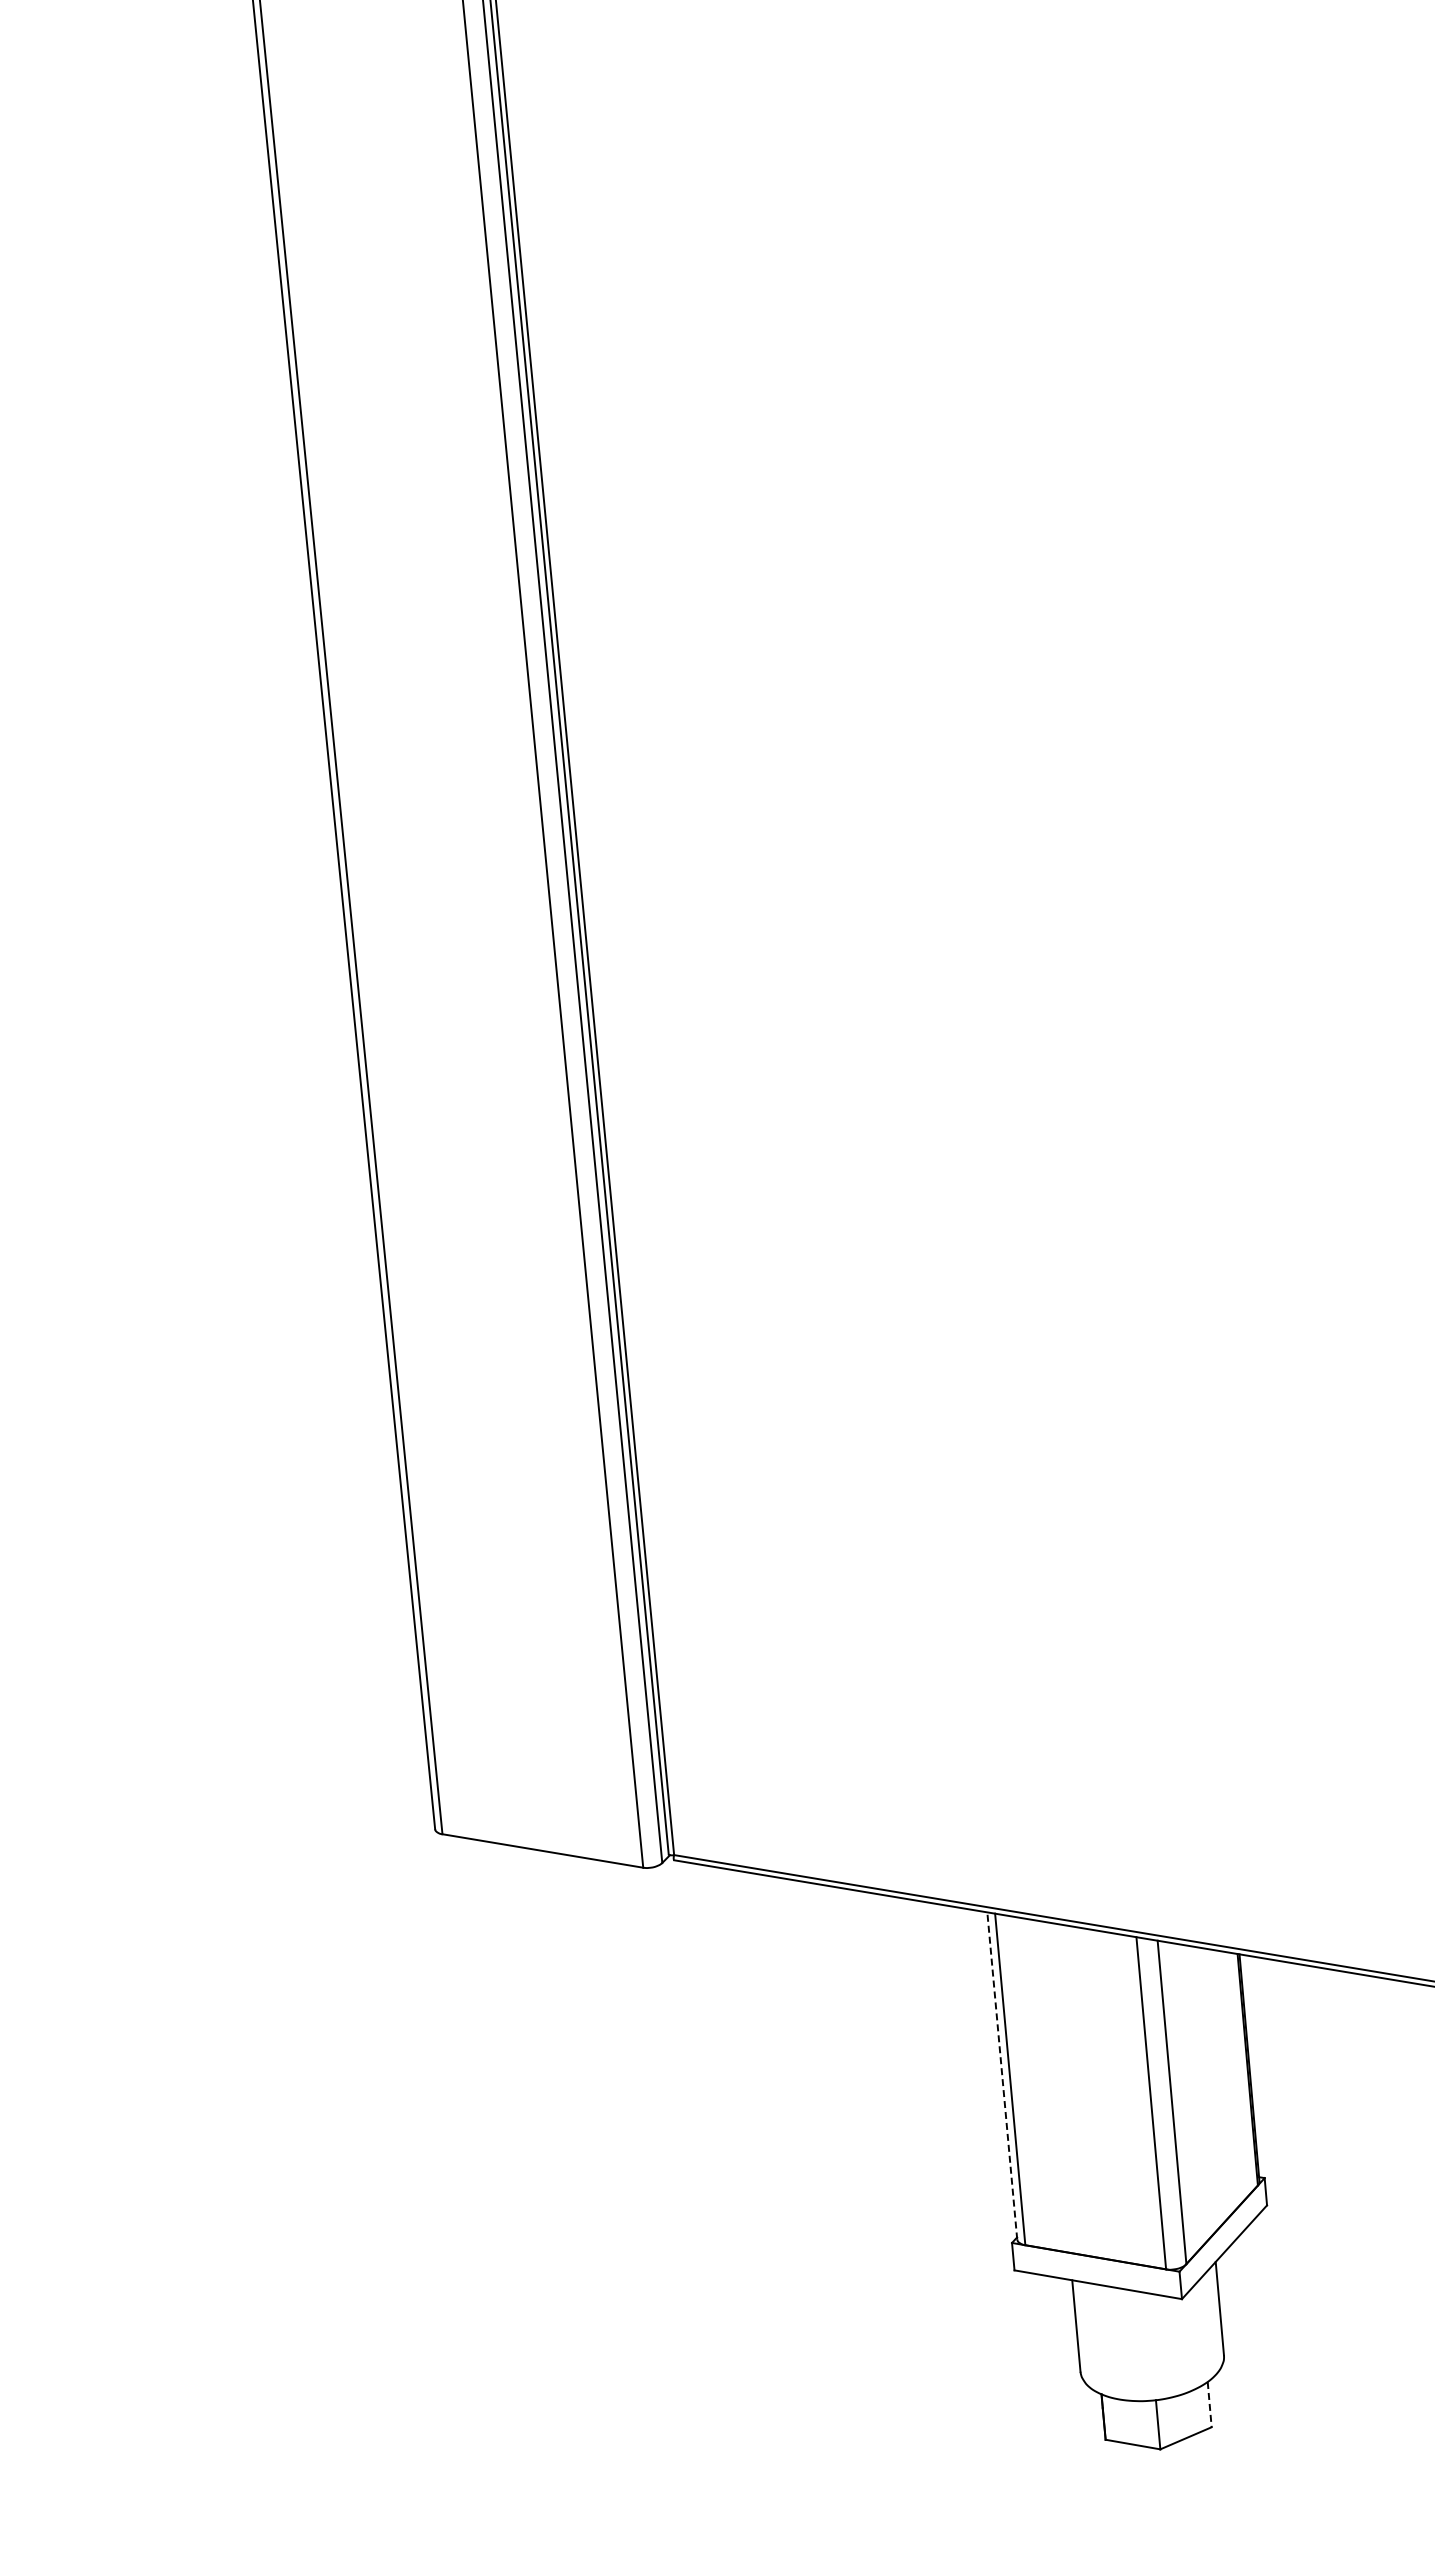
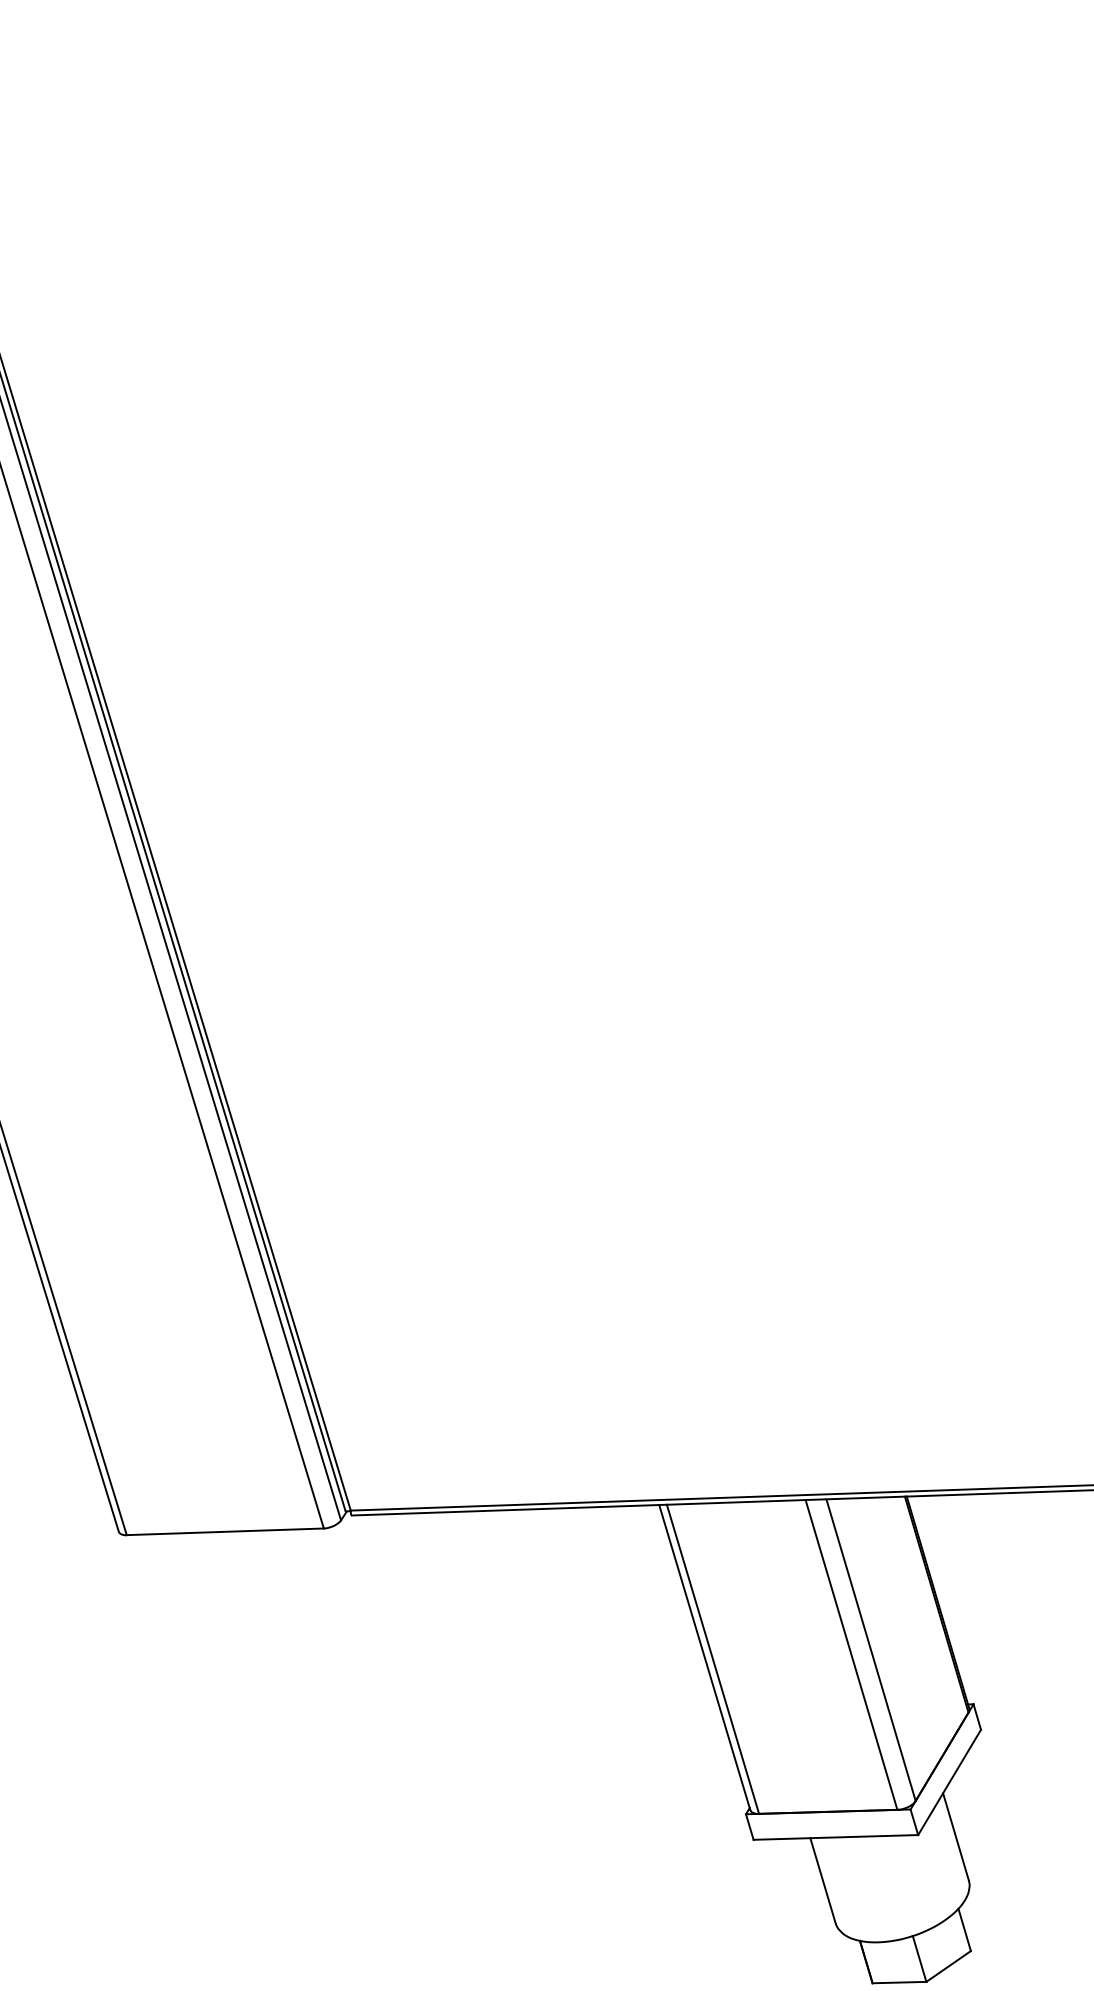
line: (1002, 2075) -> (704, 1657), dashed -> solid
line: (1209, 2404) -> (964, 1929), dashed -> solid

